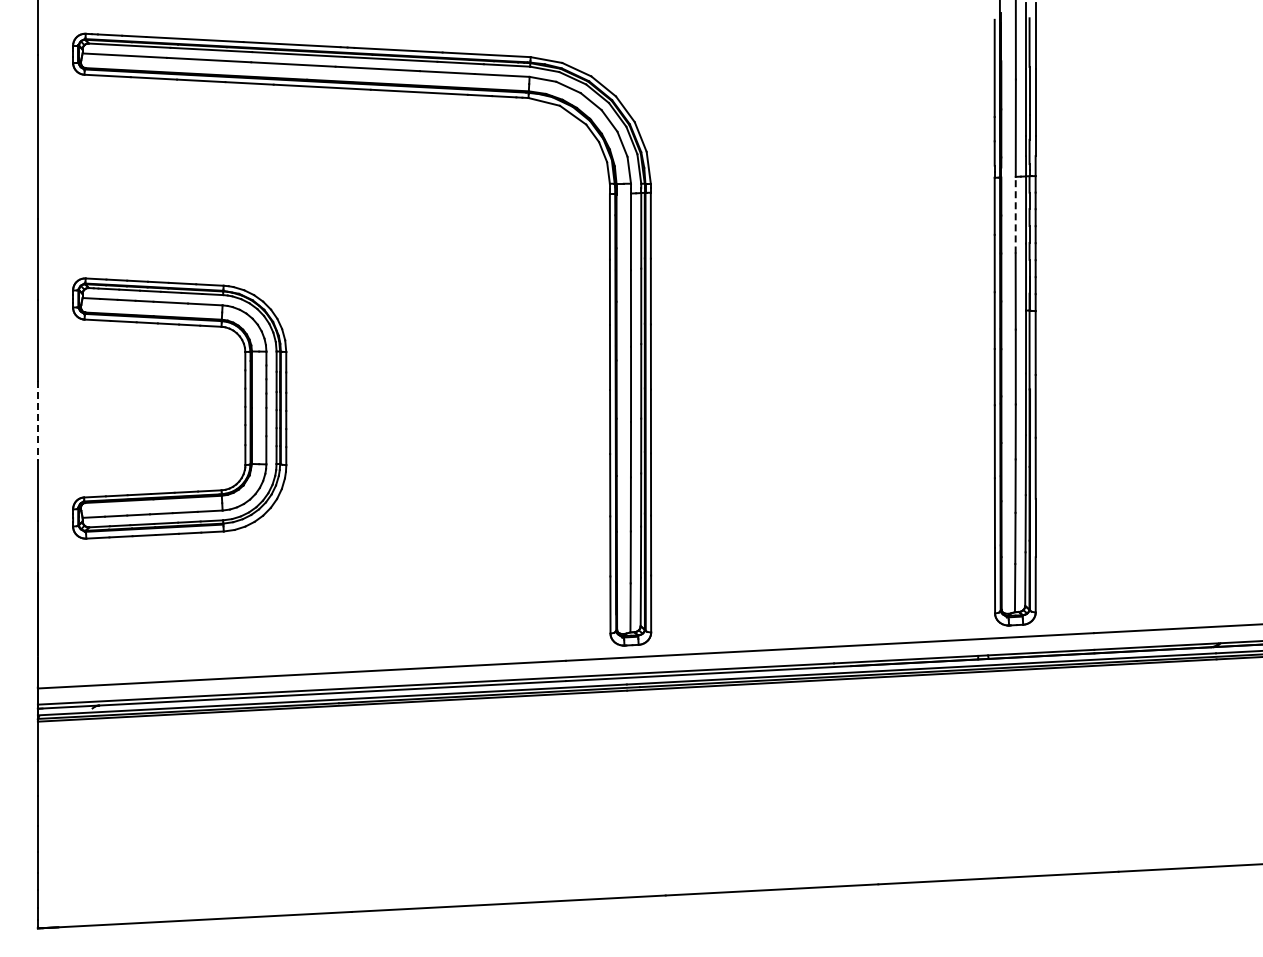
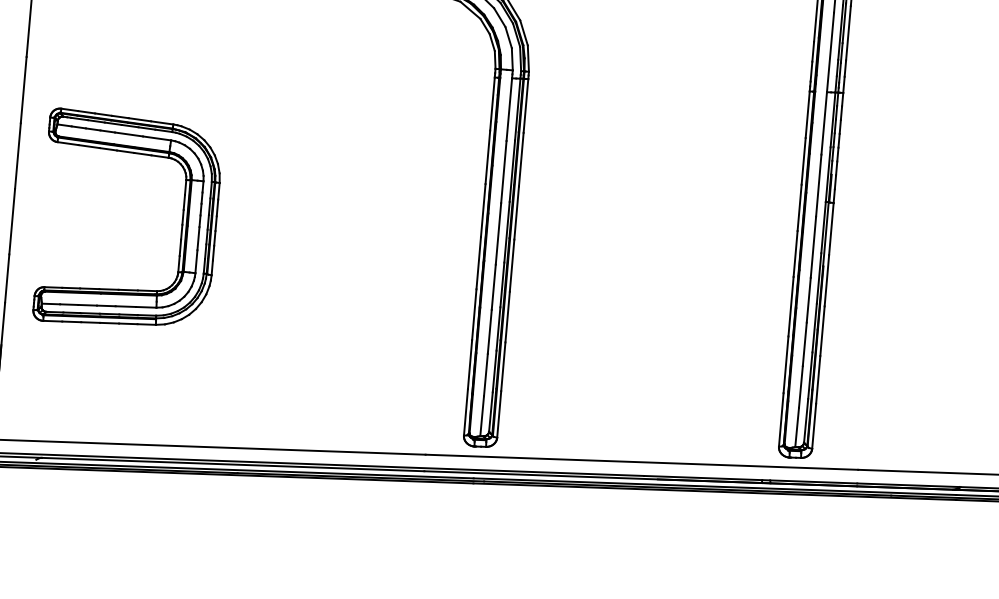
line: (1015, 214) -> (824, 122), dashed -> solid
line: (37, 421) -> (11, 221), dashed -> solid

